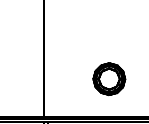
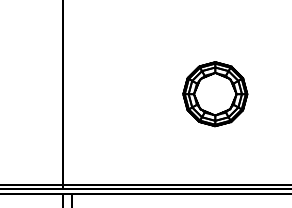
part: (109, 79) -> (215, 94), moved

